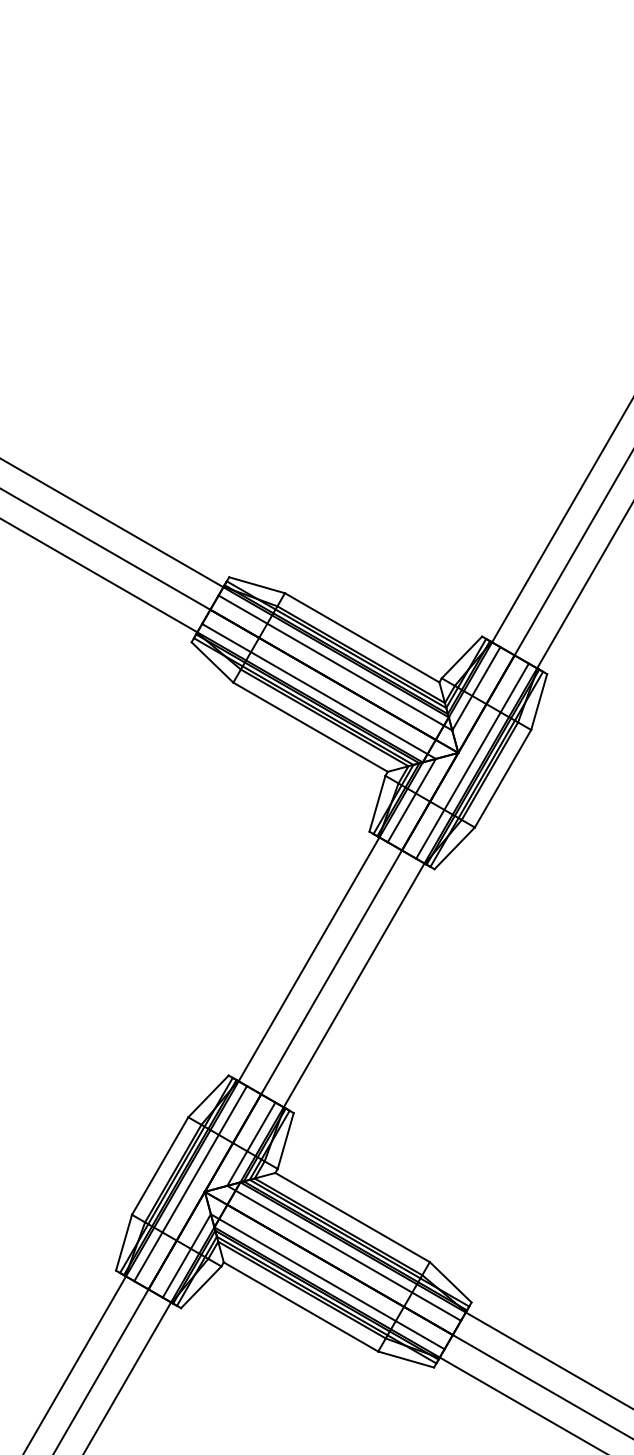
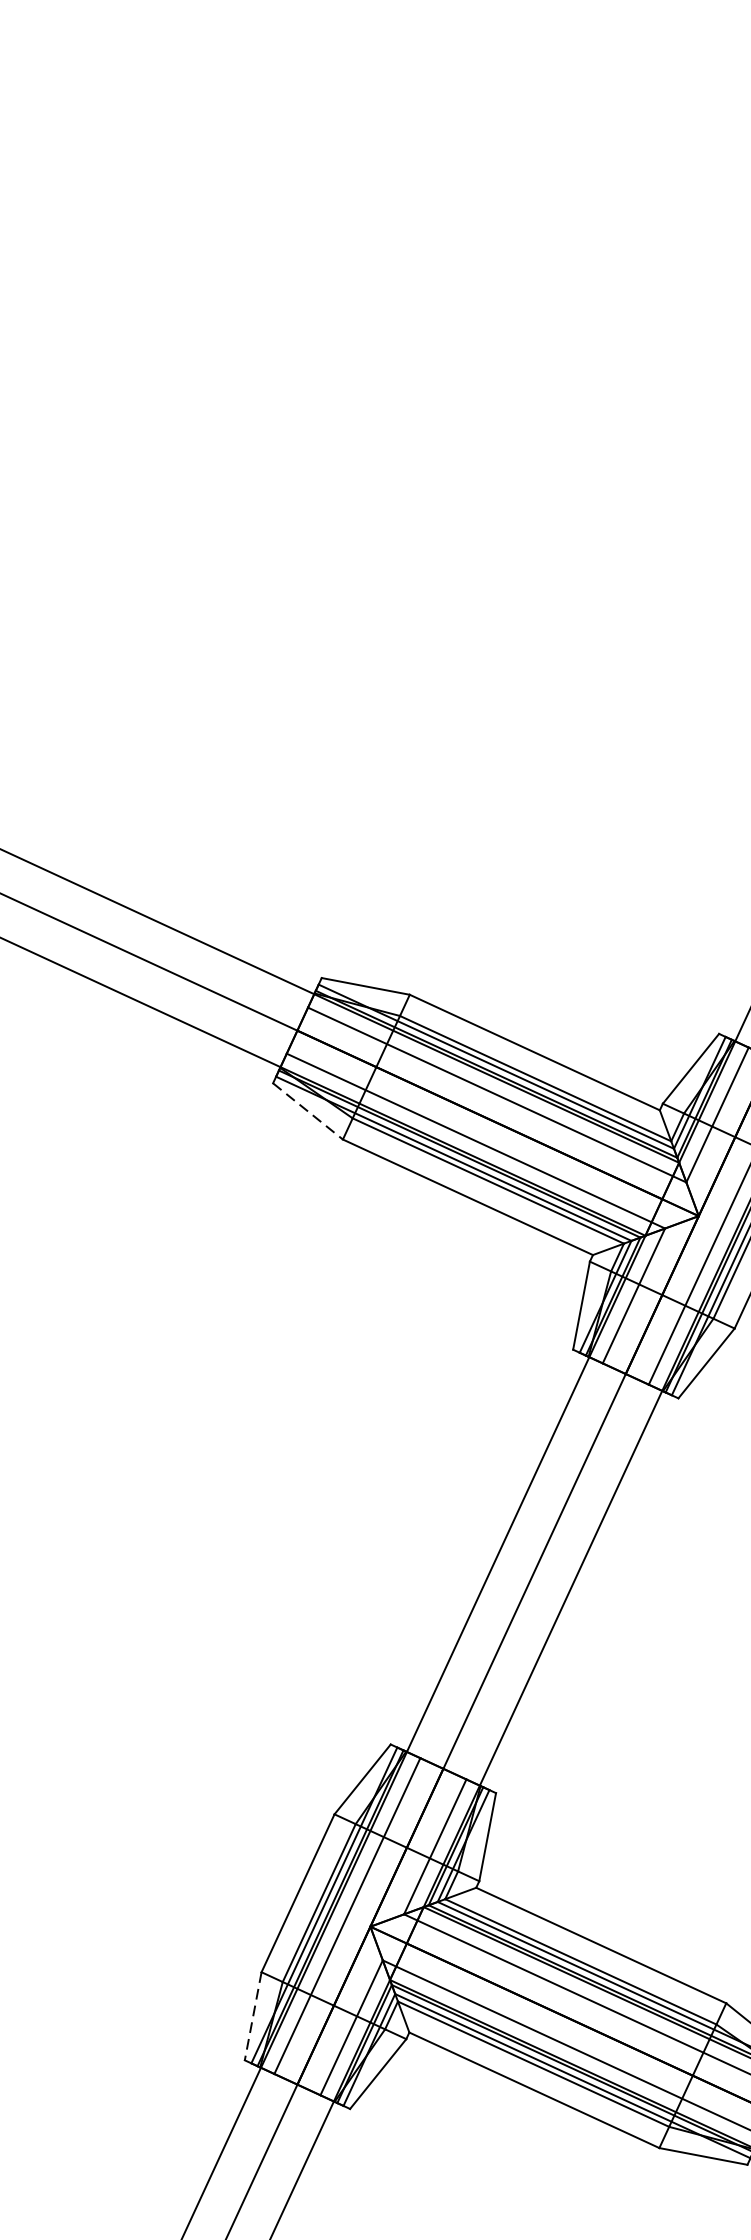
line: (212, 662) -> (308, 1111), solid -> dashed
line: (123, 1243) -> (252, 2017), solid -> dashed

